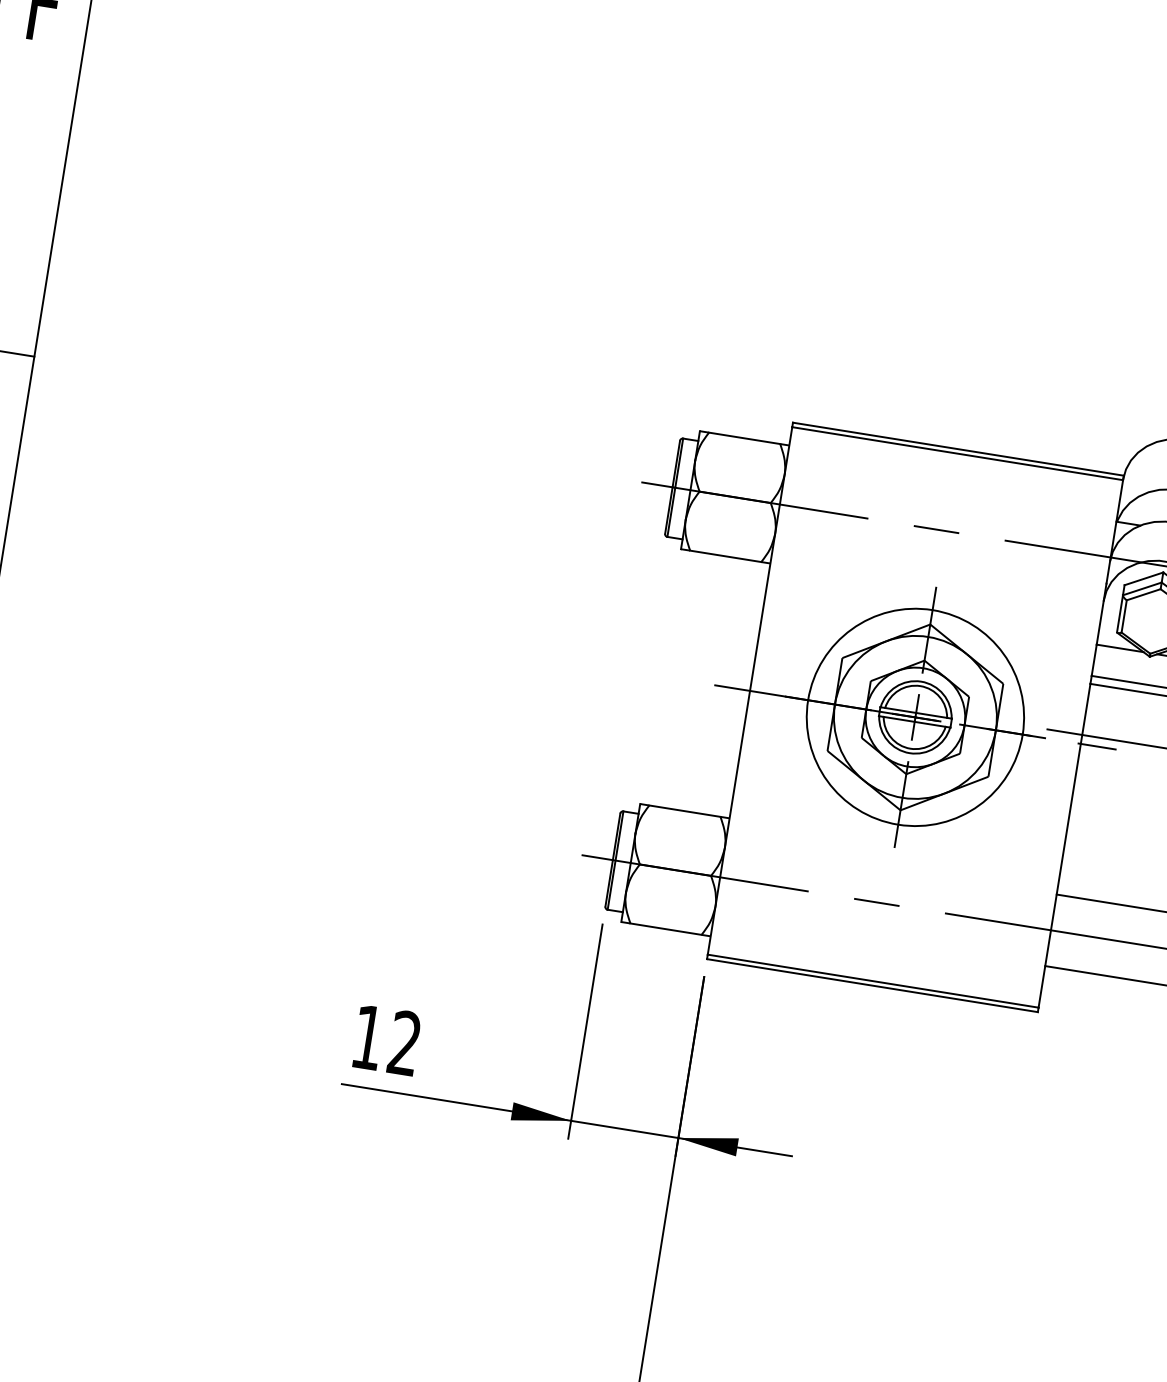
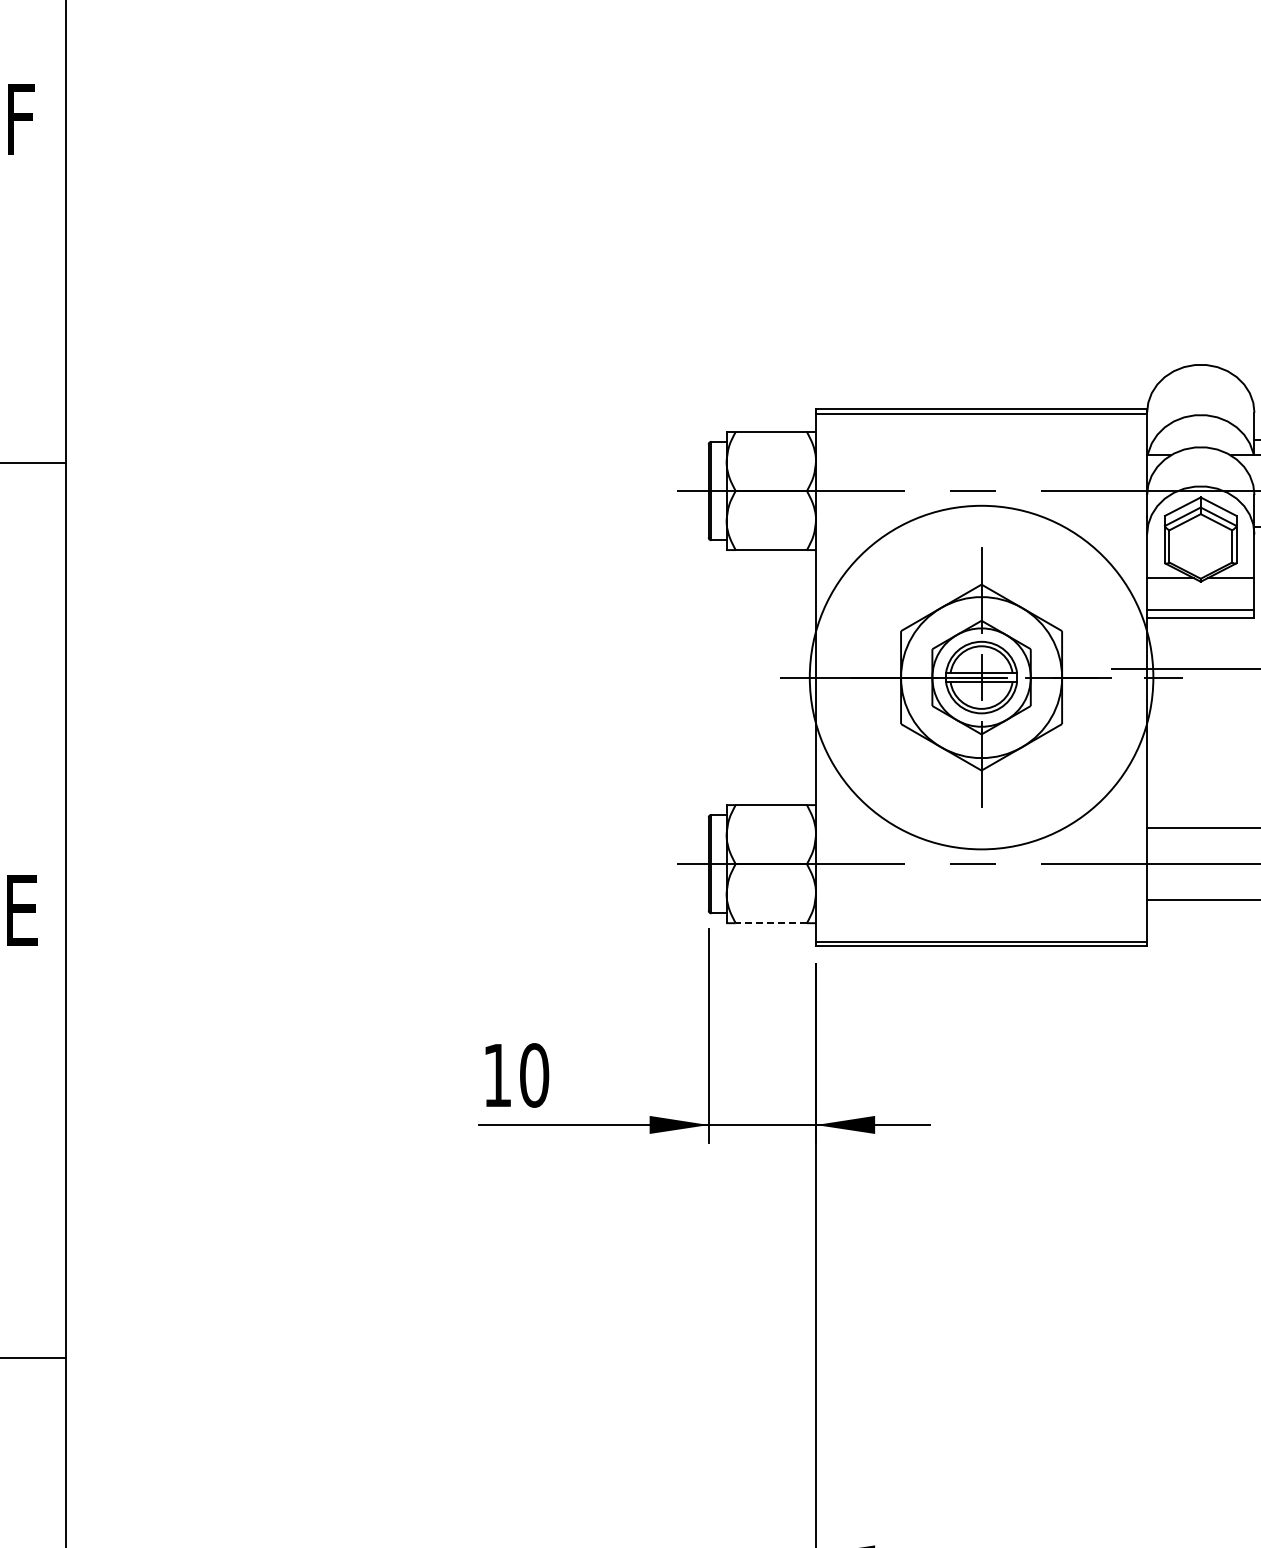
circle: (915, 717) -> (981, 677), size x1.6
line: (666, 929) -> (771, 923), solid -> dashed
text: (404, 1043) -> (534, 1075), 12 -> 10

